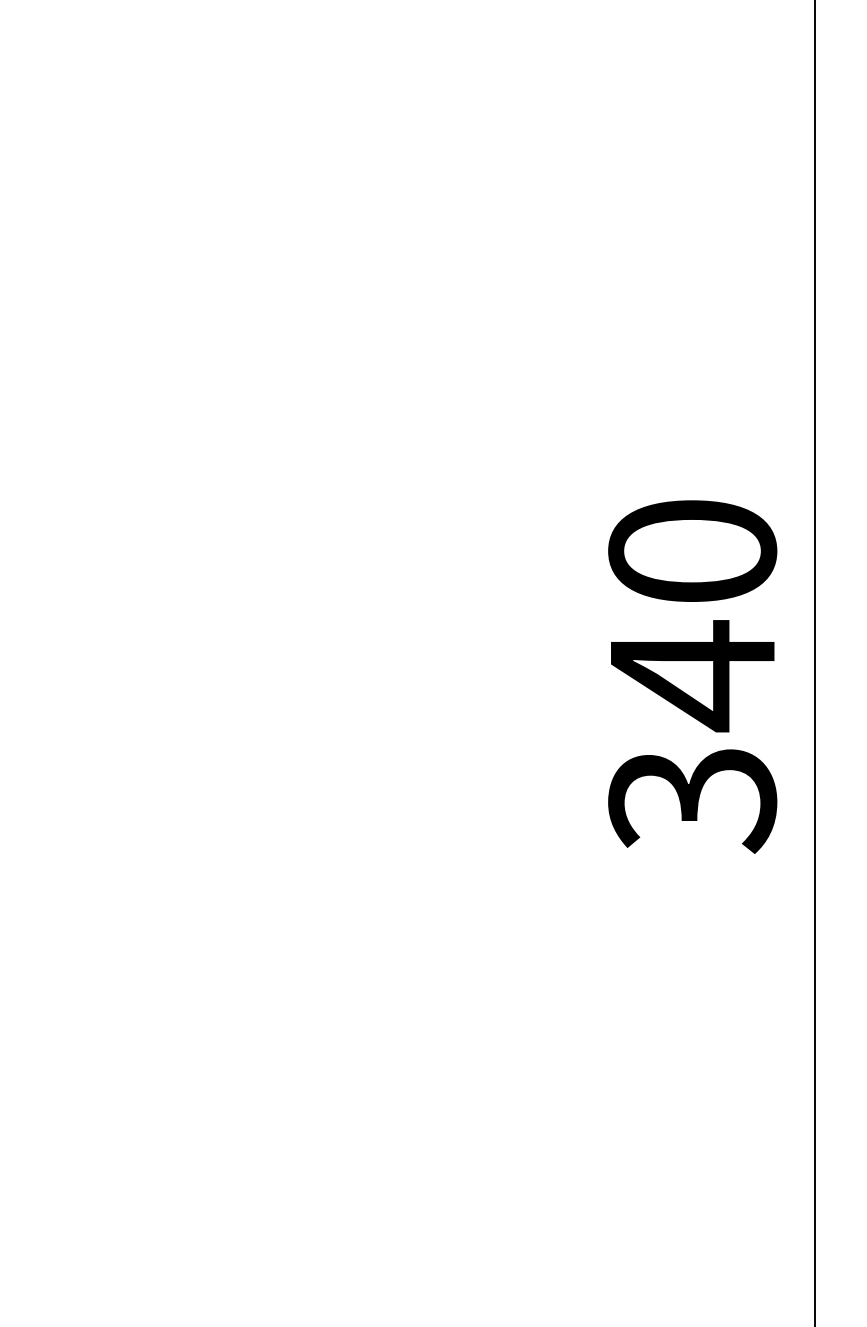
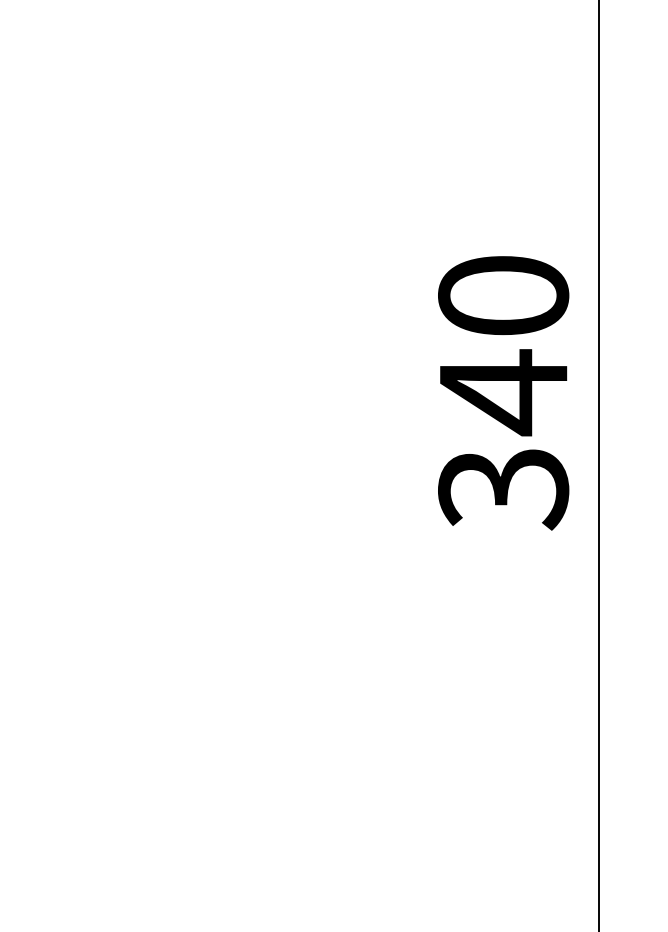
text: (692, 676) -> (503, 392), moved

